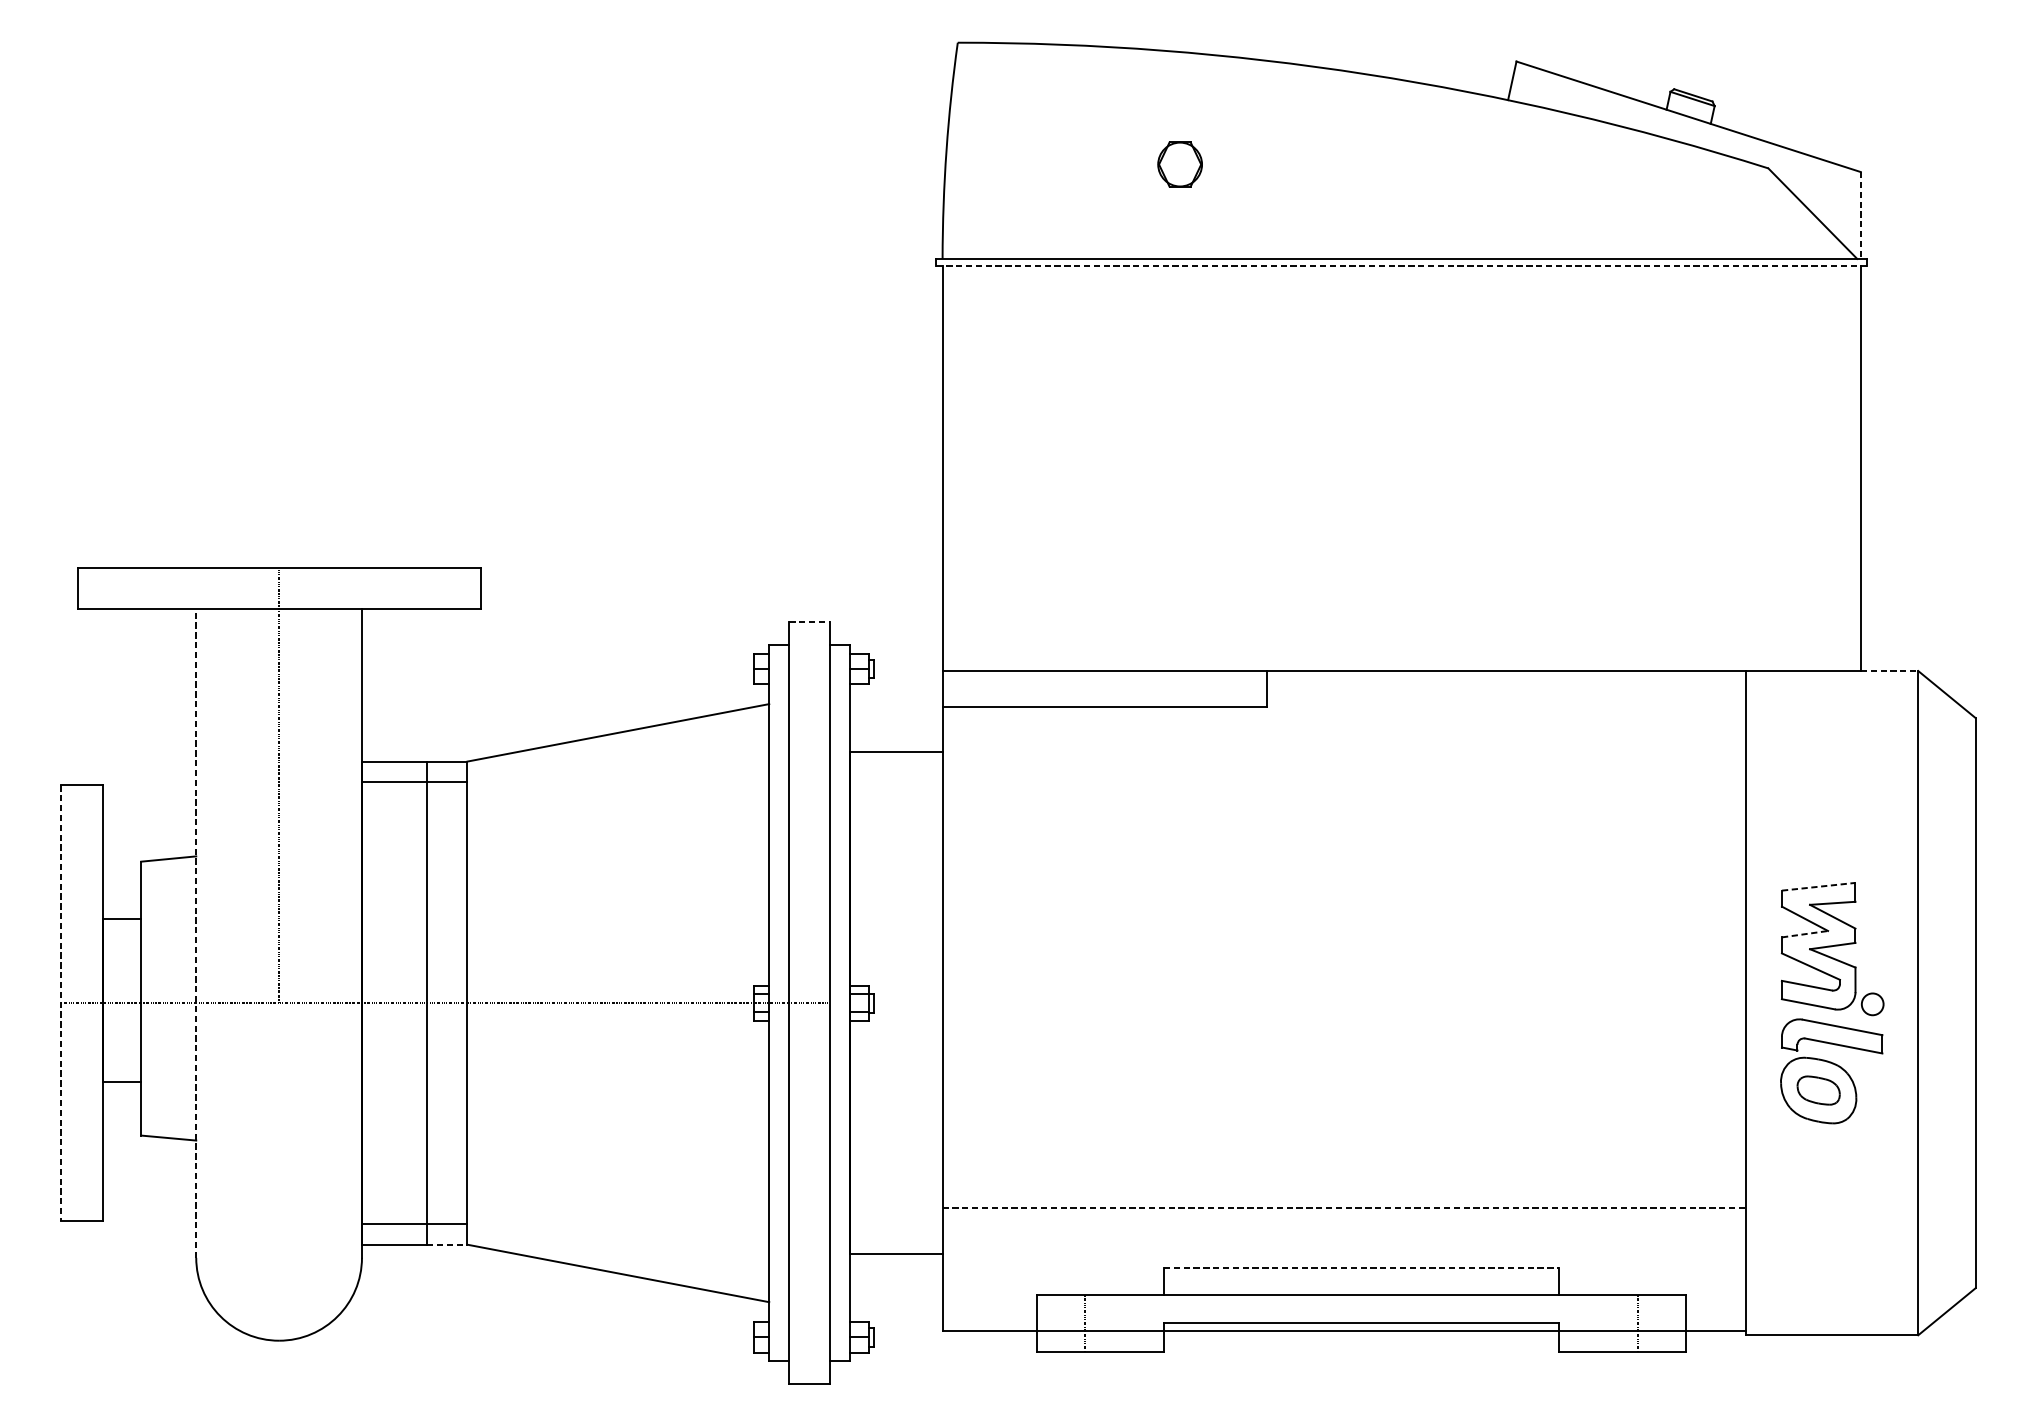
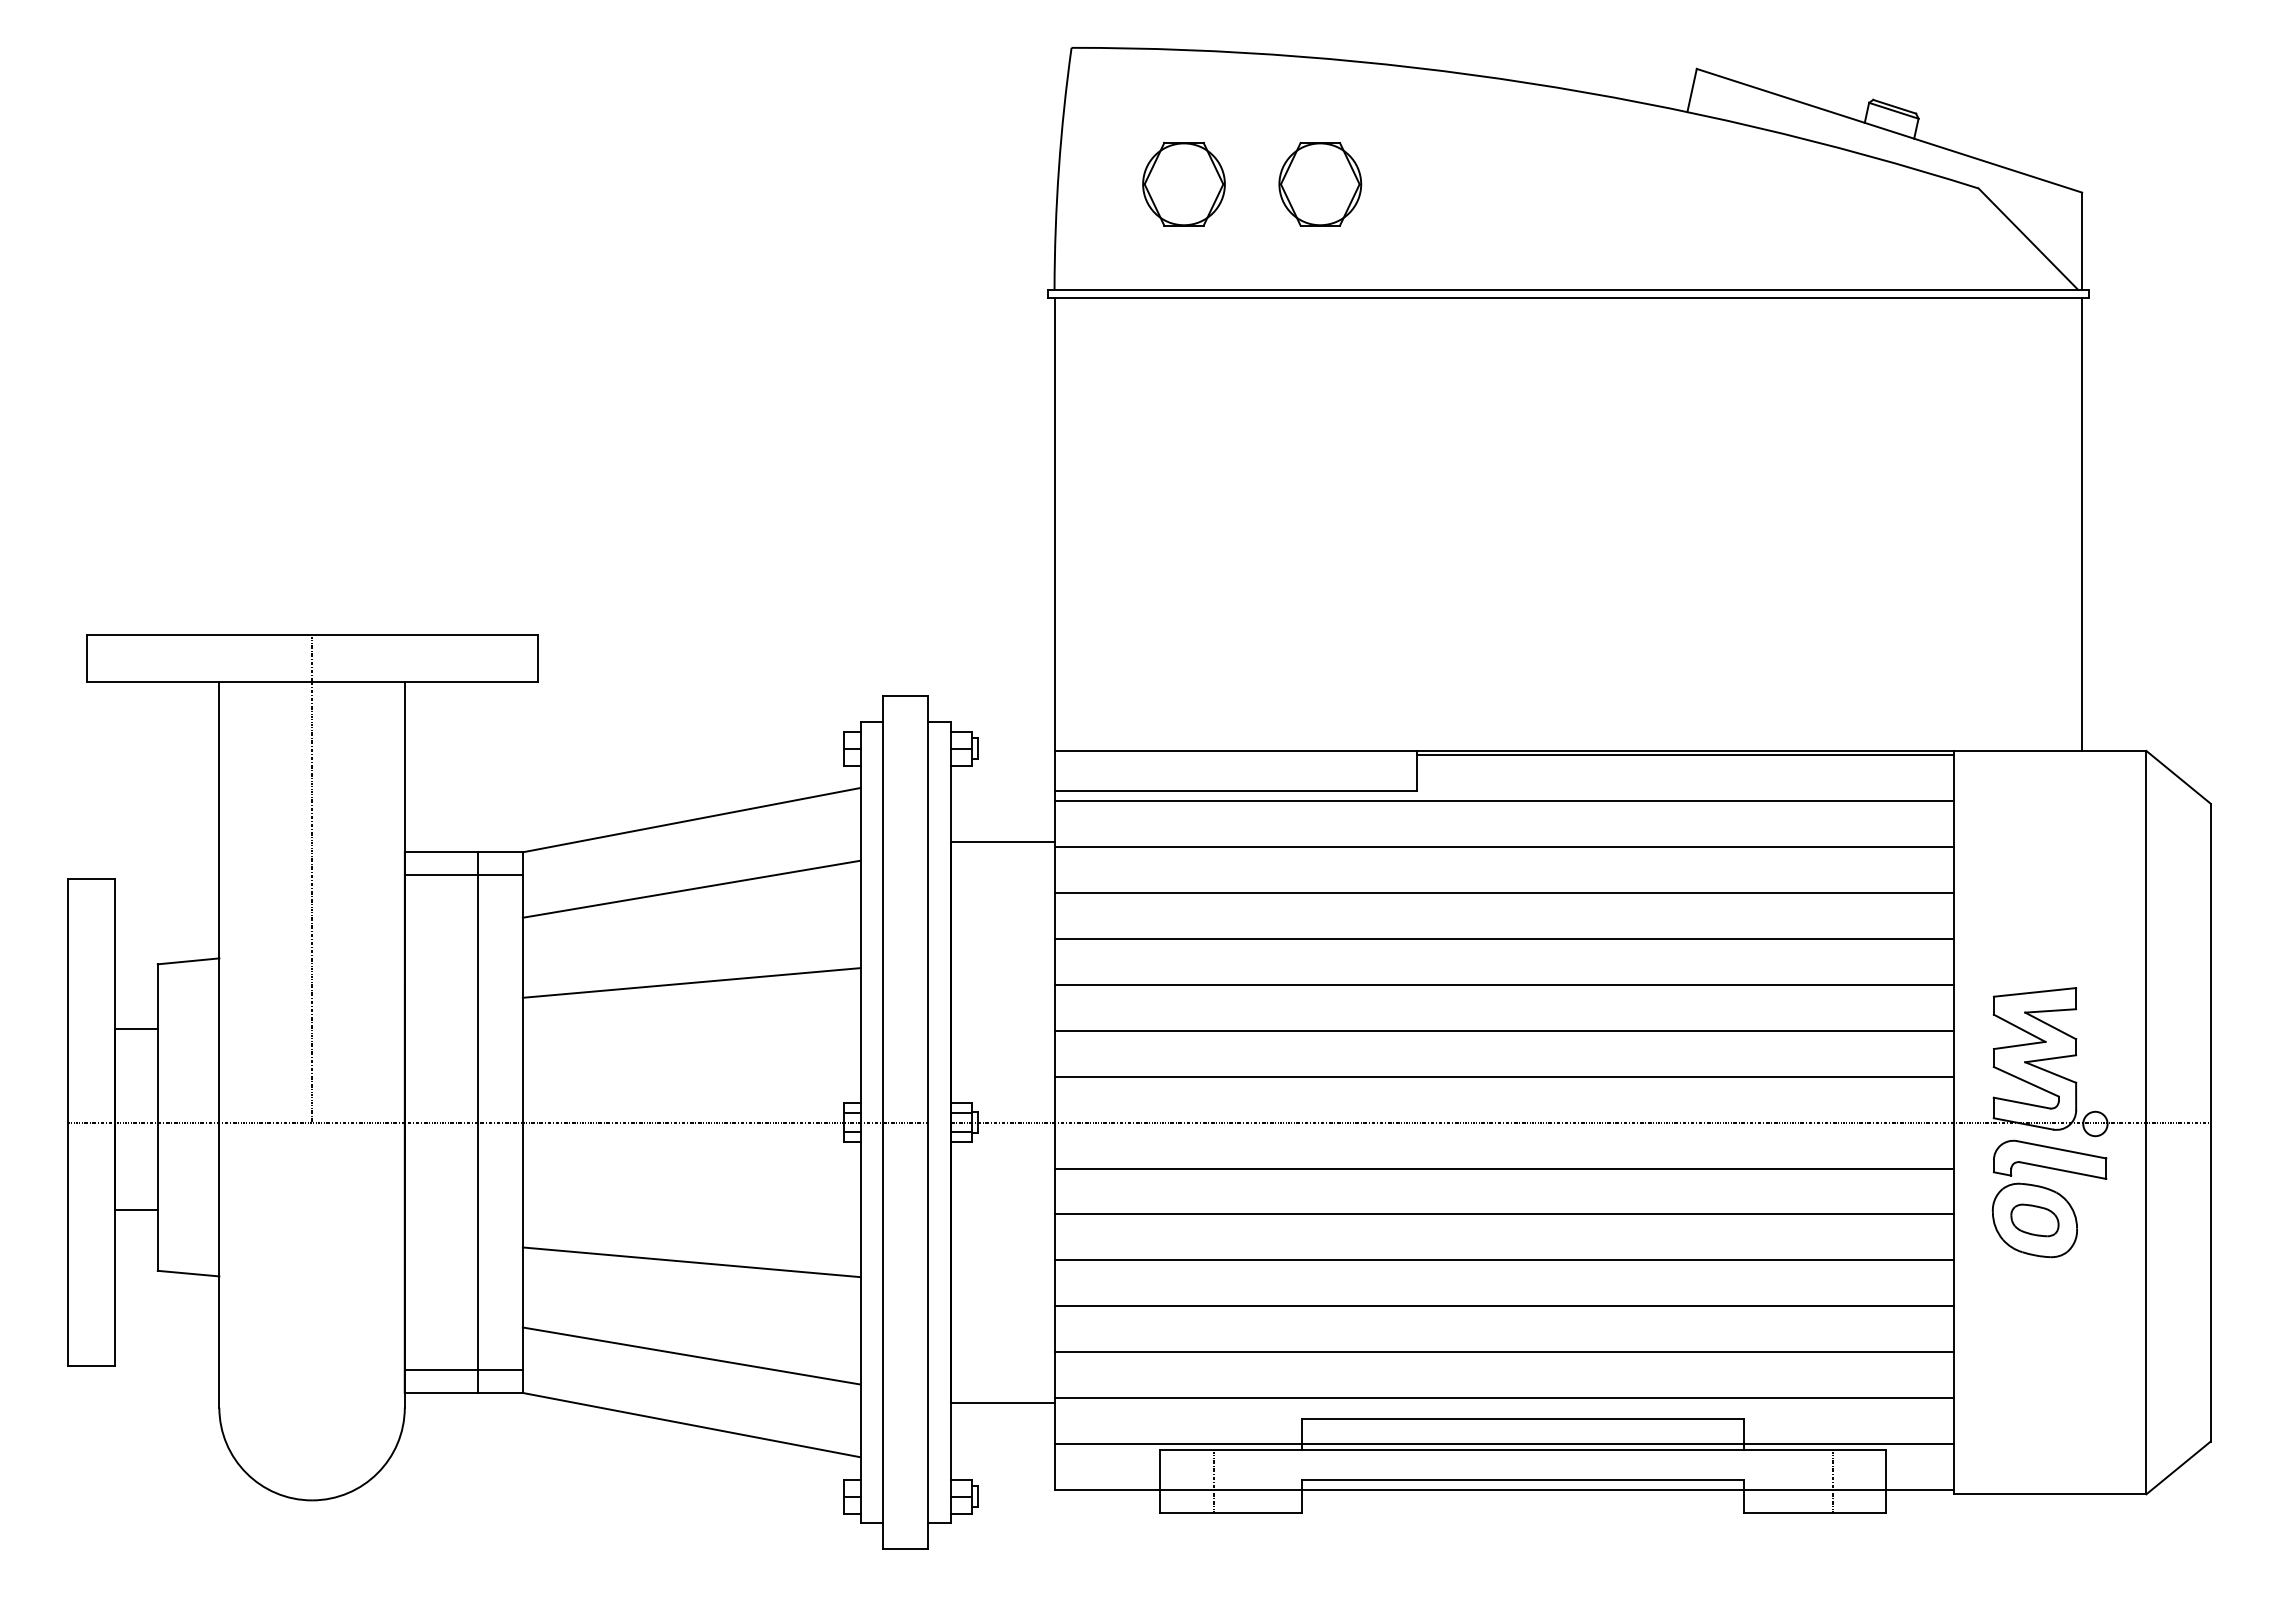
part: (1180, 163) -> (1320, 183), size x1.67
part: (1057, 164) -> (1183, 184), added
line: (1861, 215) -> (2082, 241), dashed -> solid
line: (1401, 266) -> (1568, 298), dashed -> solid
line: (809, 622) -> (905, 696), dashed -> solid
line: (1889, 670) -> (2114, 750), dashed -> solid
line: (1506, 675) -> (1685, 755), added
line: (1343, 716) -> (1503, 801), added
line: (1343, 757) -> (1503, 847), added
line: (618, 793) -> (691, 888), added
line: (1343, 798) -> (1503, 893), added
line: (1343, 838) -> (1503, 938), added
line: (618, 877) -> (691, 982), added
line: (1343, 879) -> (1503, 984), added
line: (1819, 886) -> (2035, 992), dashed -> solid
line: (1343, 920) -> (1503, 1030), added
line: (196, 933) -> (219, 1044), dashed -> solid
line: (1805, 934) -> (2020, 1045), dashed -> solid
line: (1343, 961) -> (1503, 1076), added
line: (61, 1003) -> (68, 1122), dashed -> solid
line: (1412, 1003) -> (1580, 1122), added
line: (1343, 1044) -> (1503, 1168), added
line: (1343, 1085) -> (1503, 1214), added
line: (1343, 1126) -> (1503, 1260), added
line: (618, 1128) -> (691, 1262), added
line: (1343, 1167) -> (1503, 1306), added
line: (1344, 1208) -> (1504, 1352), dashed -> solid
line: (618, 1211) -> (691, 1355), added
line: (447, 1244) -> (500, 1392), dashed -> solid
line: (1343, 1249) -> (1503, 1398), added
line: (1361, 1267) -> (1523, 1418), dashed -> solid
line: (1343, 1290) -> (1503, 1444), added

